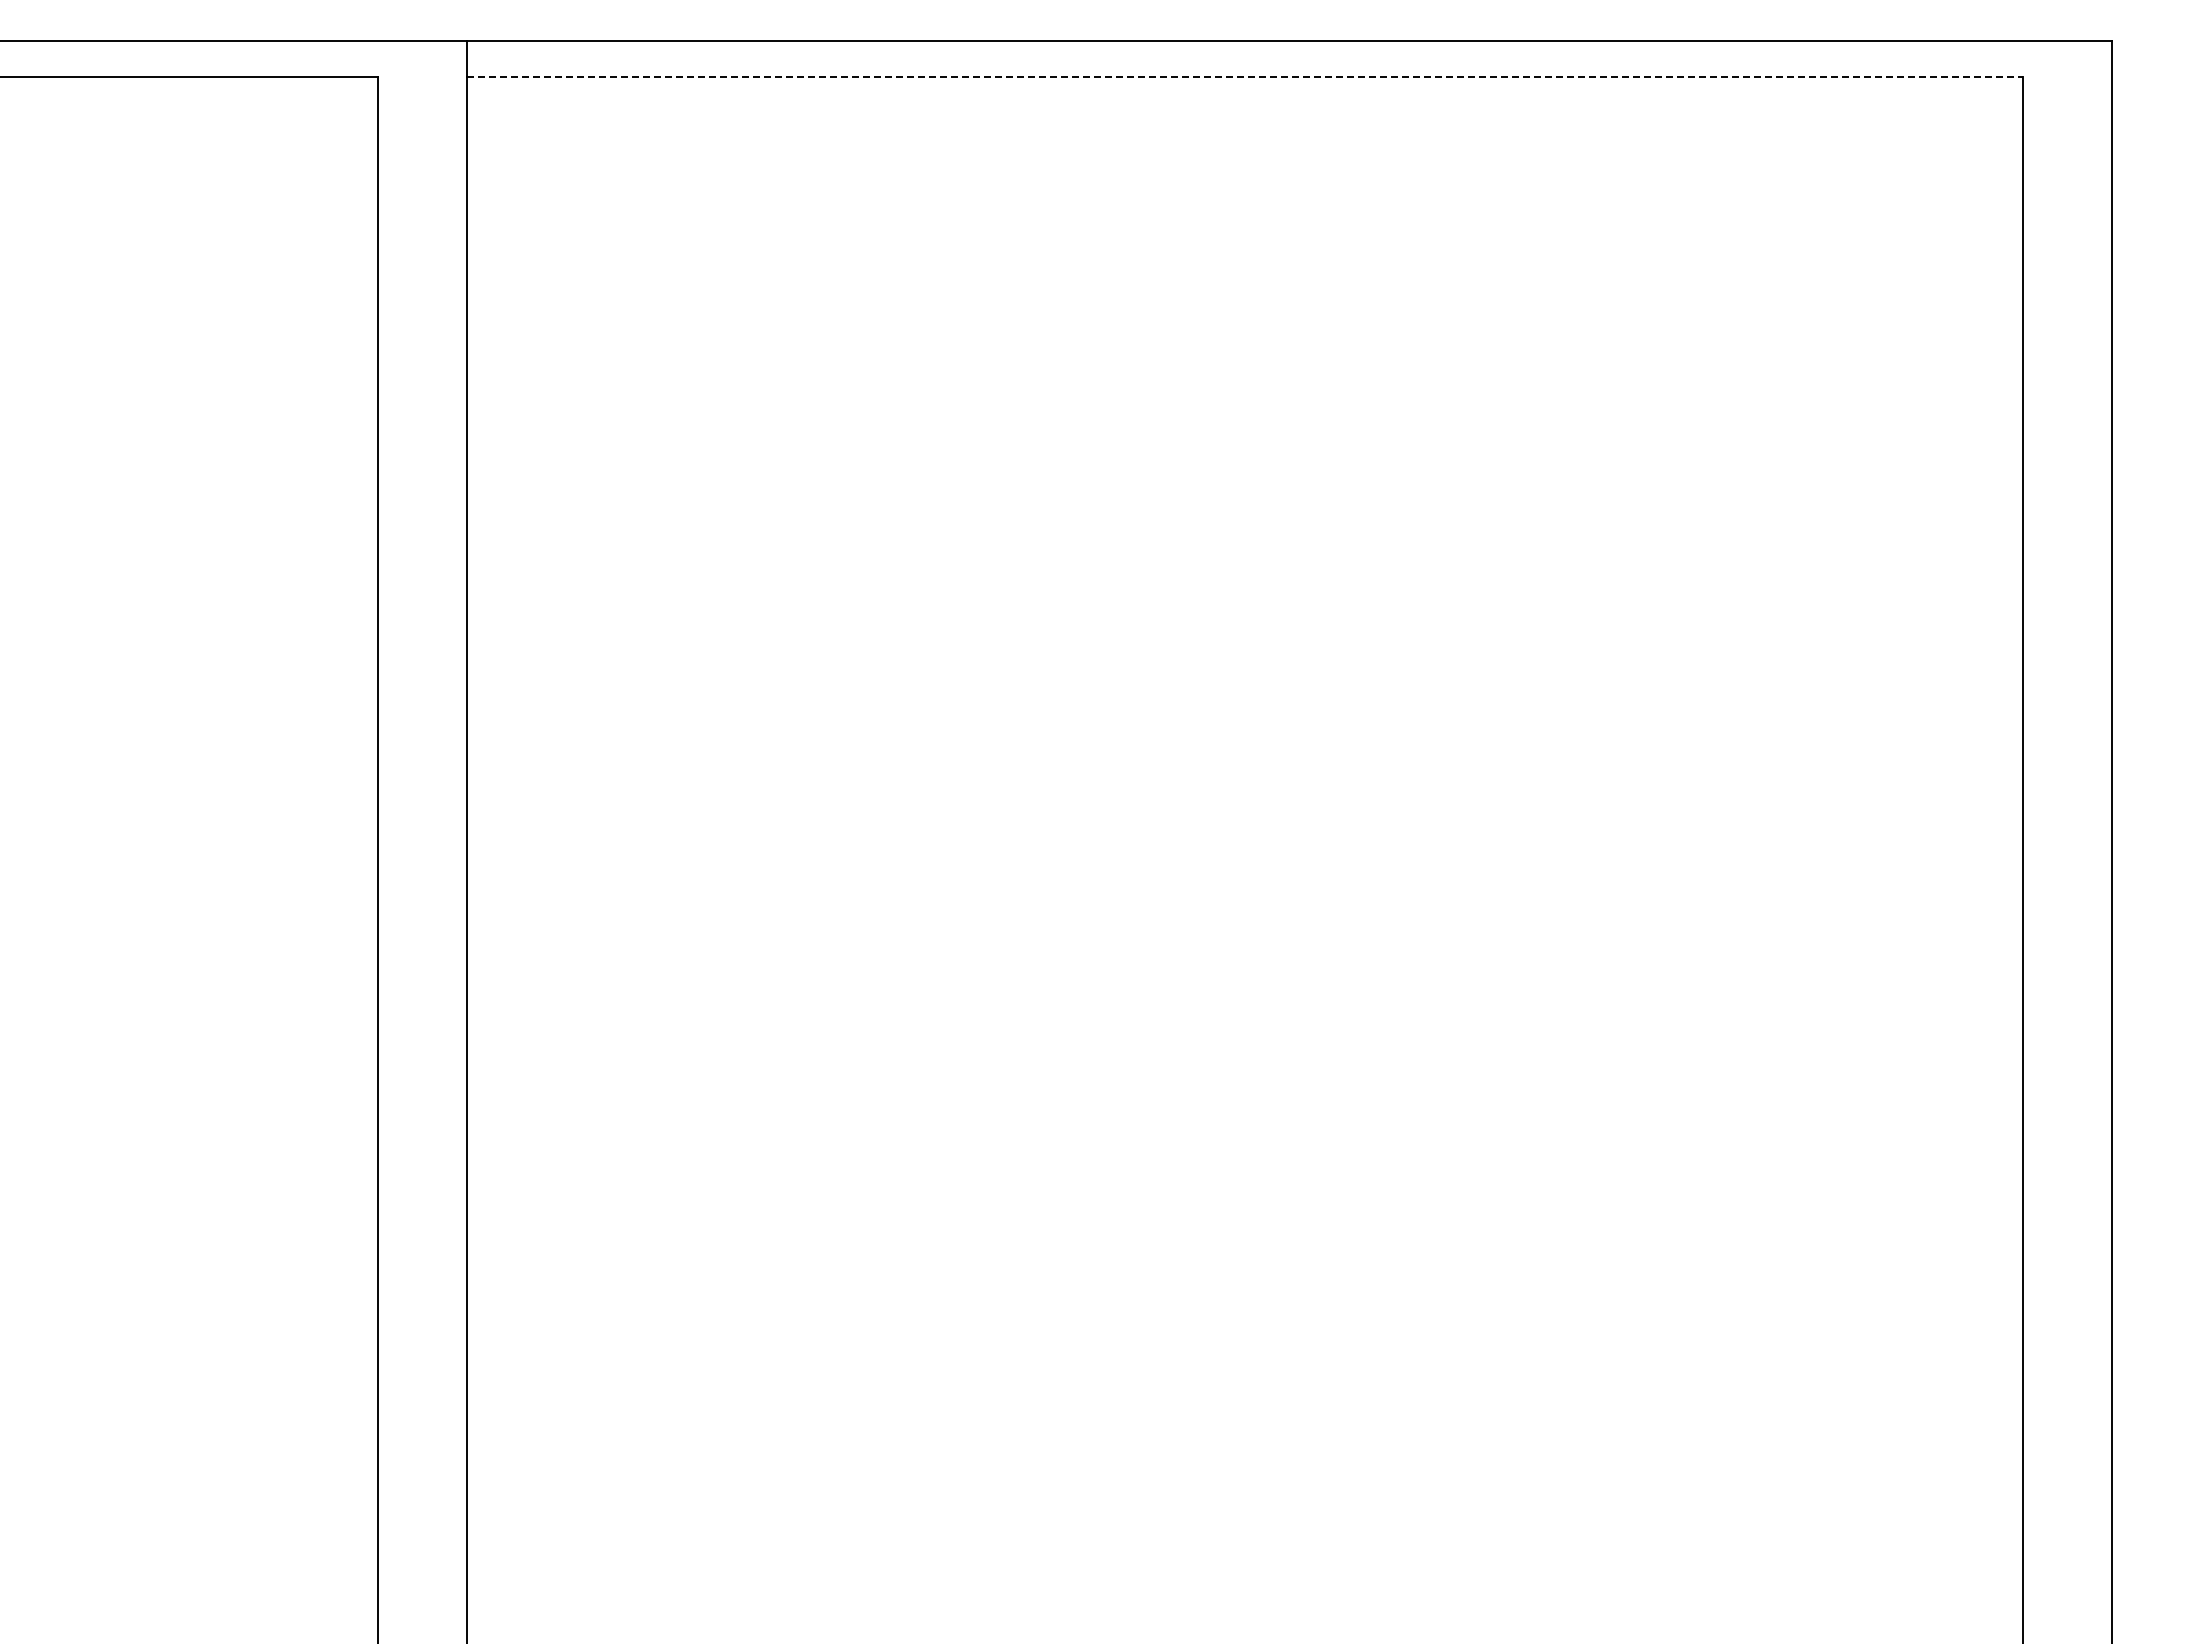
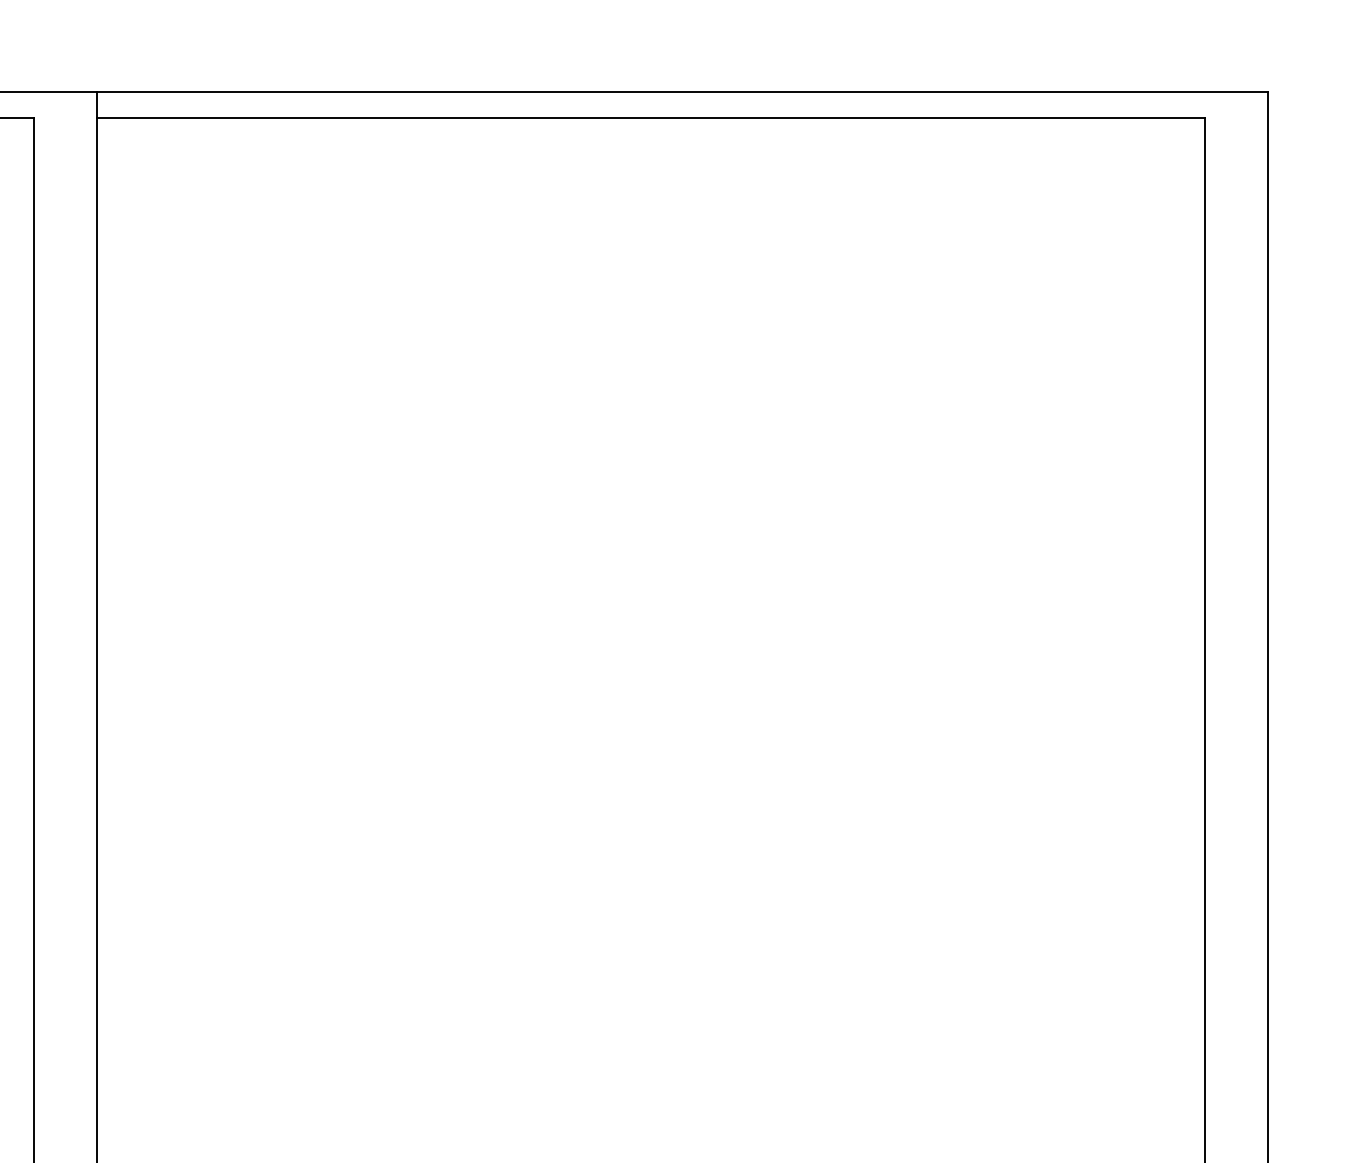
line: (1245, 77) -> (651, 118), dashed -> solid

